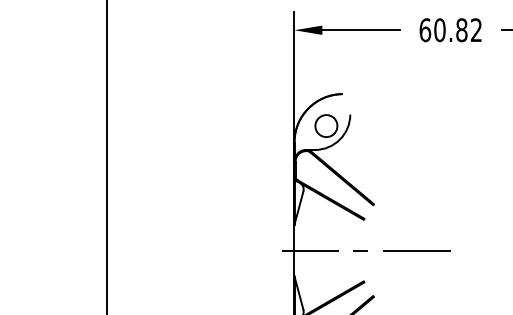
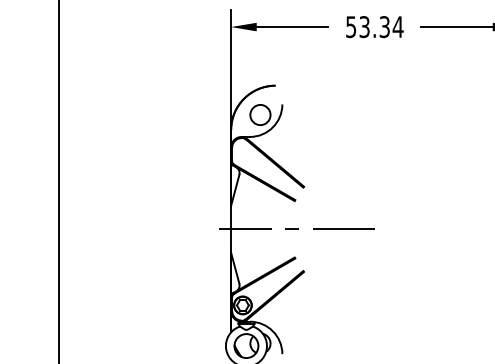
text: (450, 30) -> (374, 27), 60.82 -> 53.34

